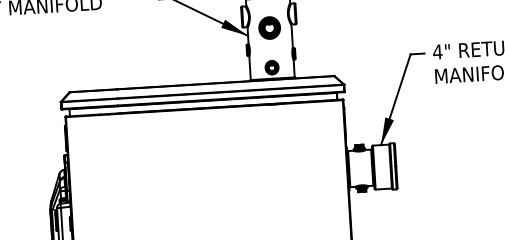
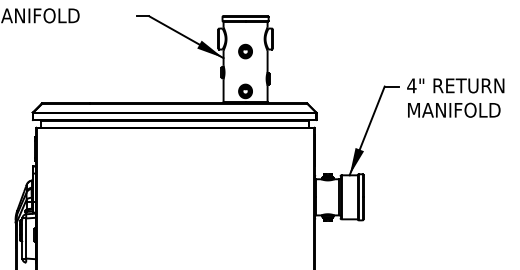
part: (269, 27) -> (245, 51), size x0.62

